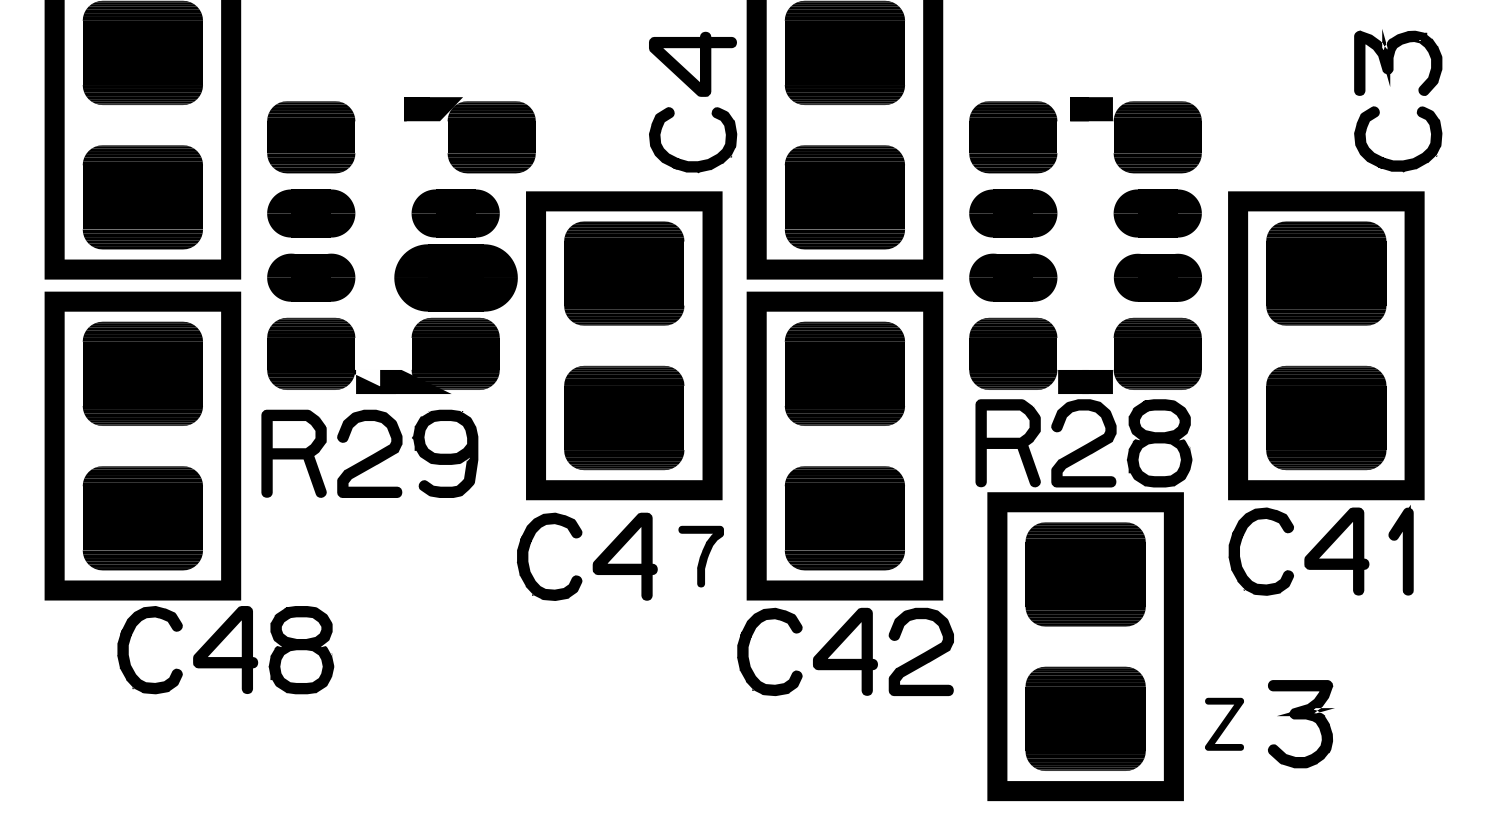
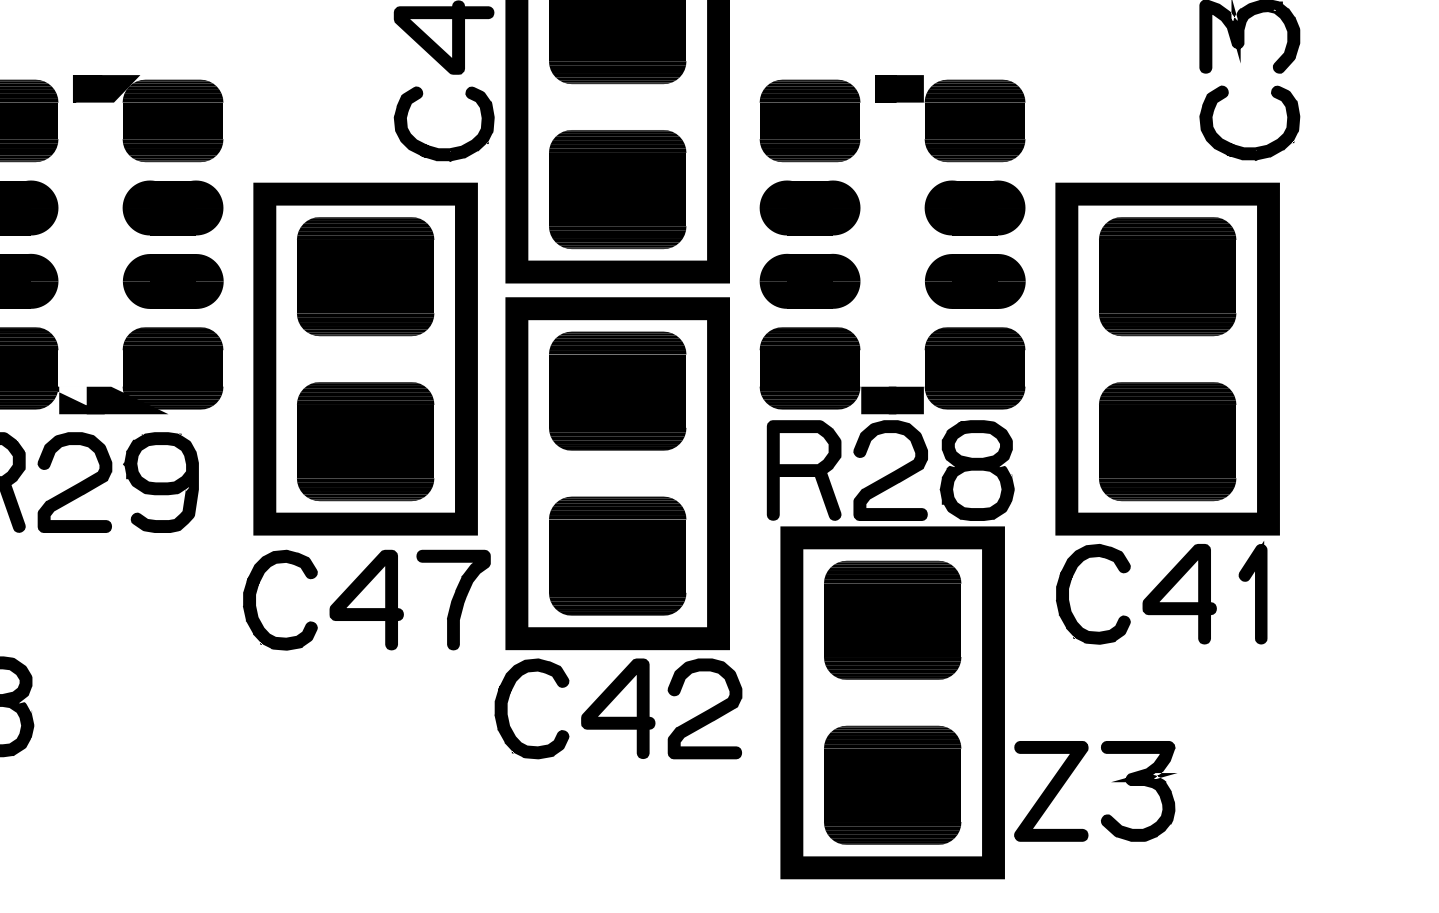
part: (469, 135) -> (147, 118), moved
part: (455, 277) -> (172, 281), size x0.71
part: (700, 556) -> (452, 599), size x1.43
part: (1224, 724) -> (1051, 791), size x1.67

